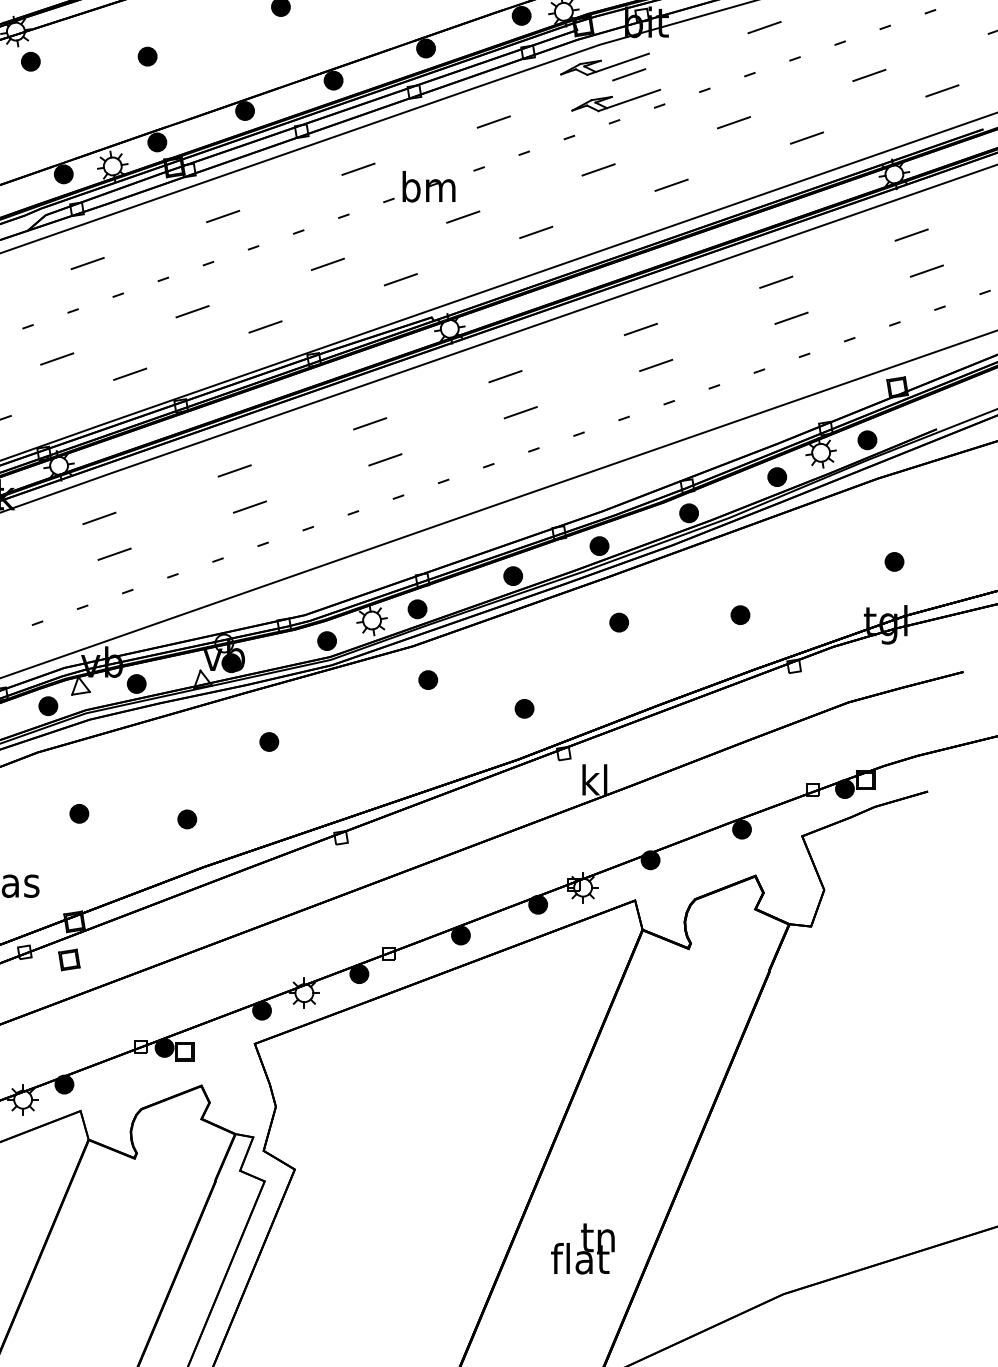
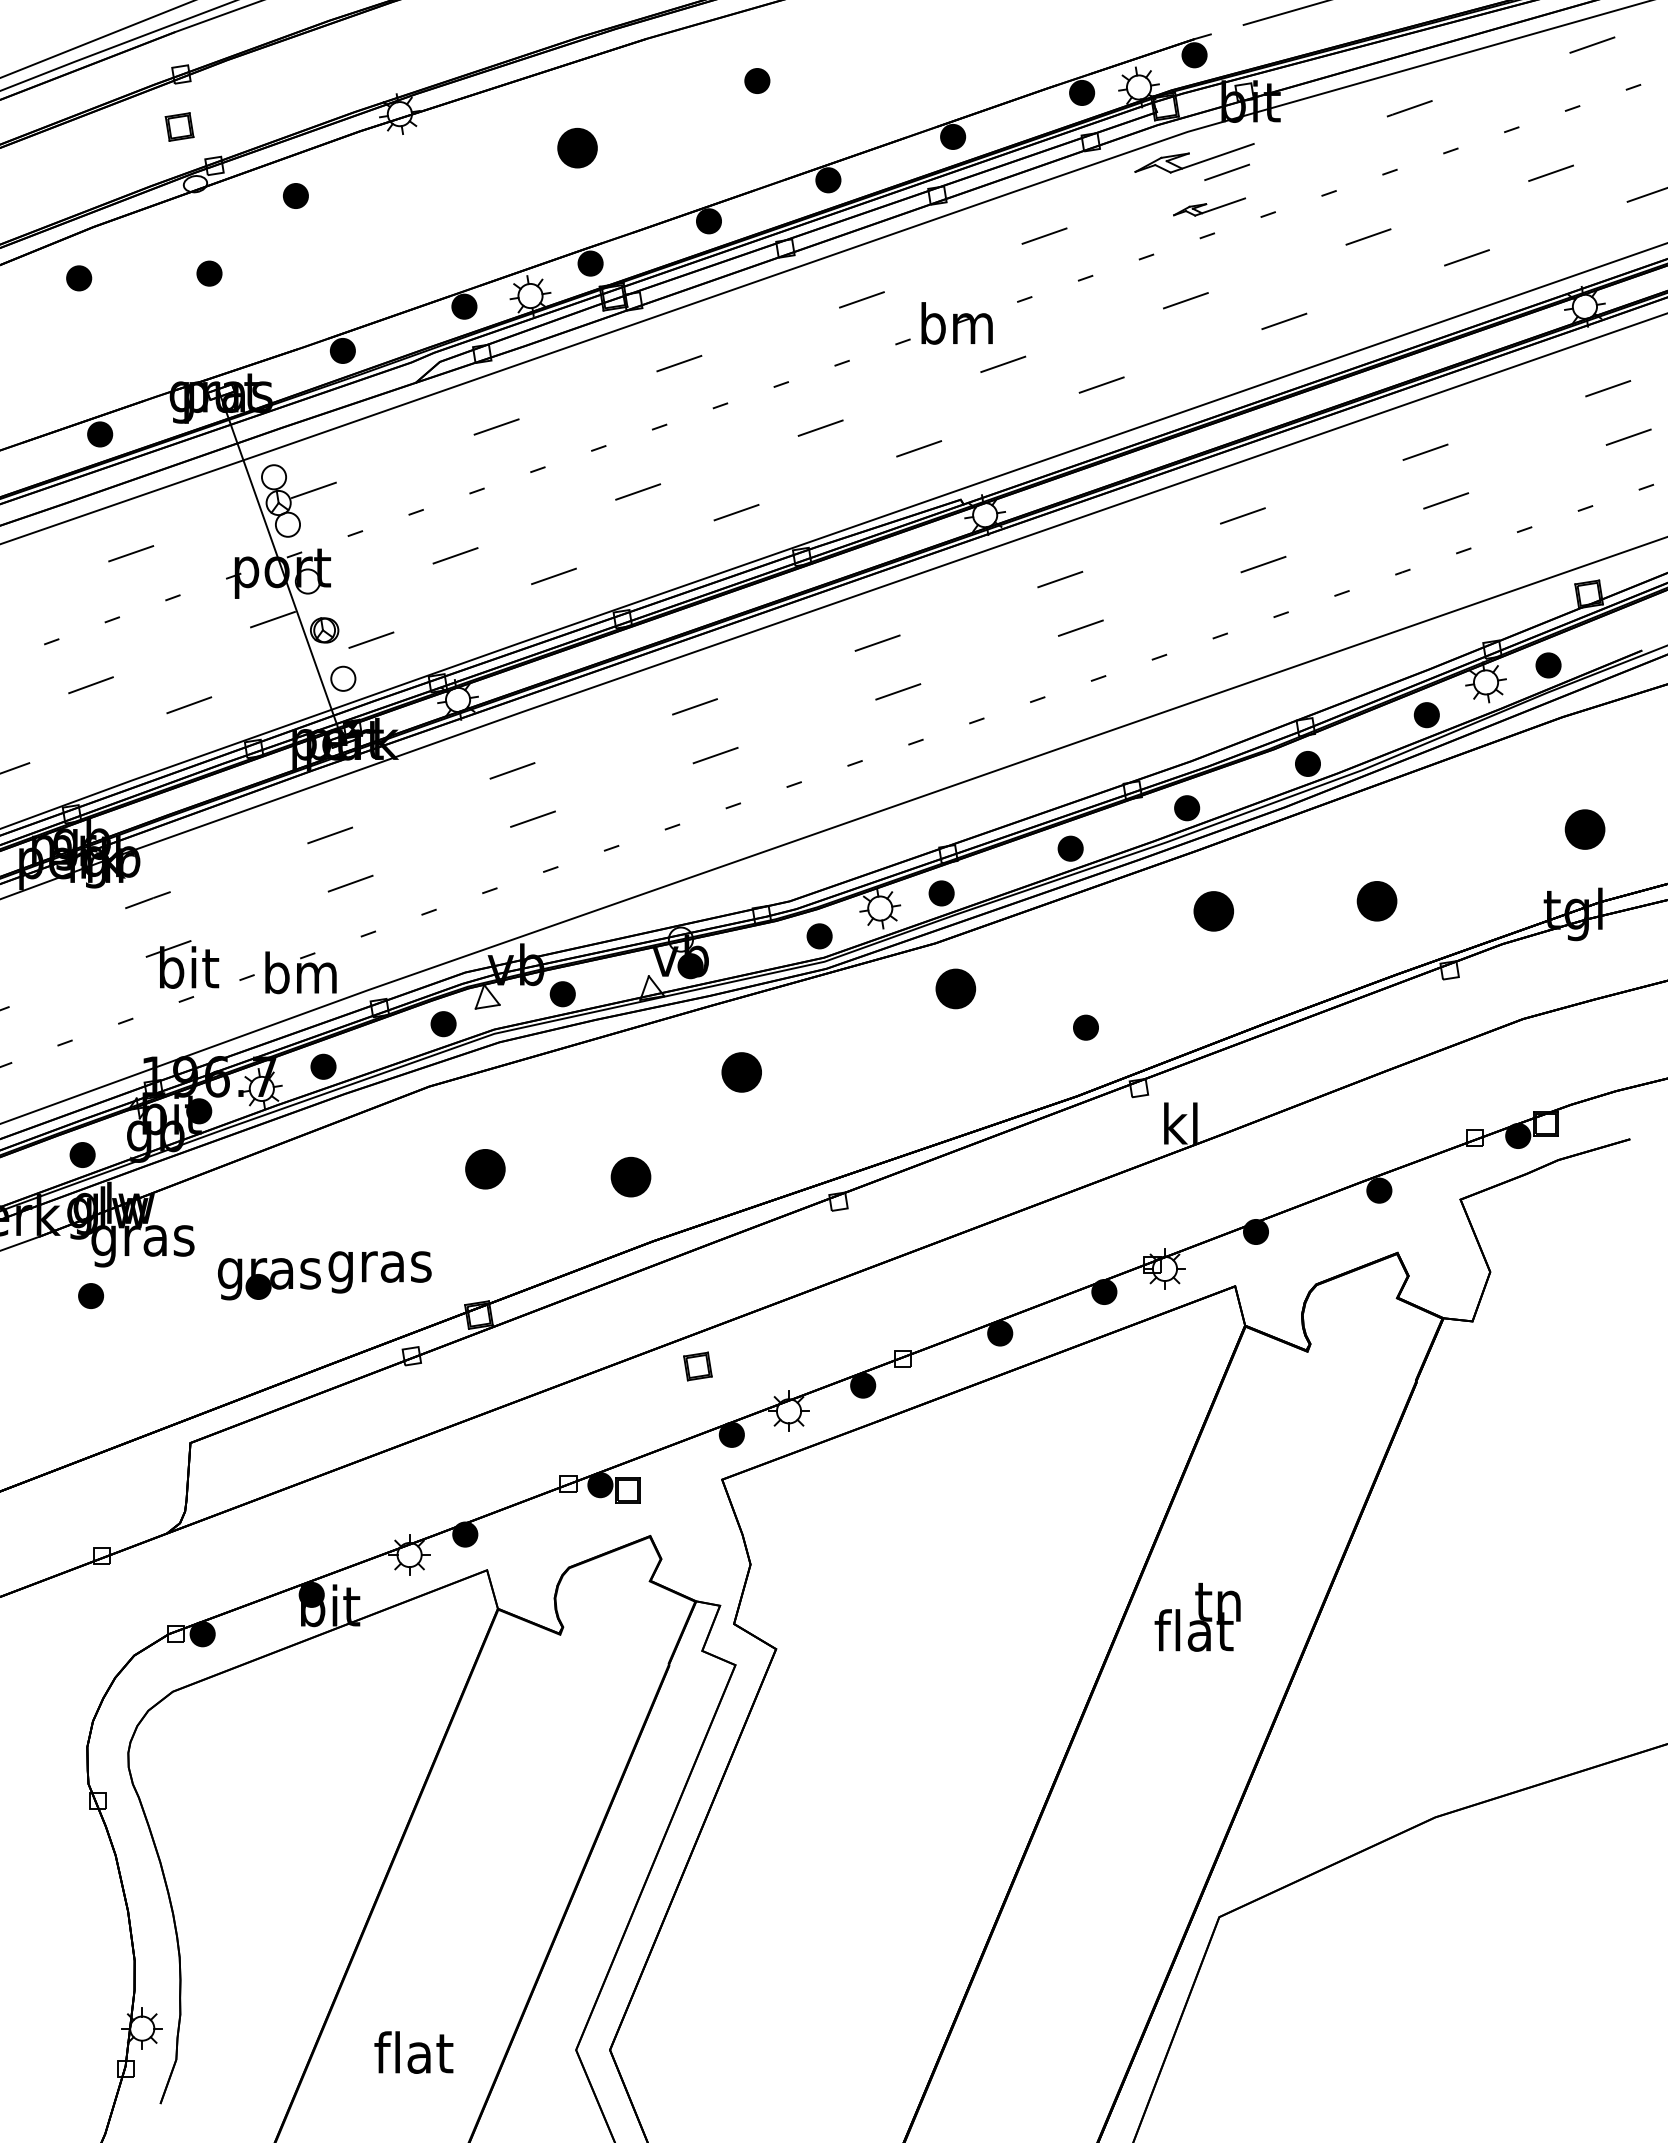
part: (147, 56) -> (577, 147), size x1.6
part: (30, 61) -> (419, 154), removed
part: (616, 100) -> (1209, 206), size x0.6
part: (894, 561) -> (1584, 829), size x1.6
part: (740, 615) -> (1377, 901), size x1.6
part: (619, 622) -> (1213, 911), size x1.6
part: (428, 679) -> (956, 988), size x1.6
part: (269, 742) -> (741, 1072), size x1.6
part: (79, 813) -> (485, 1169), size x1.6
part: (186, 819) -> (630, 1176), size x1.6
part: (69, 959) -> (697, 1366), moved
text: (582, 1249) -> (1197, 1617), moved

